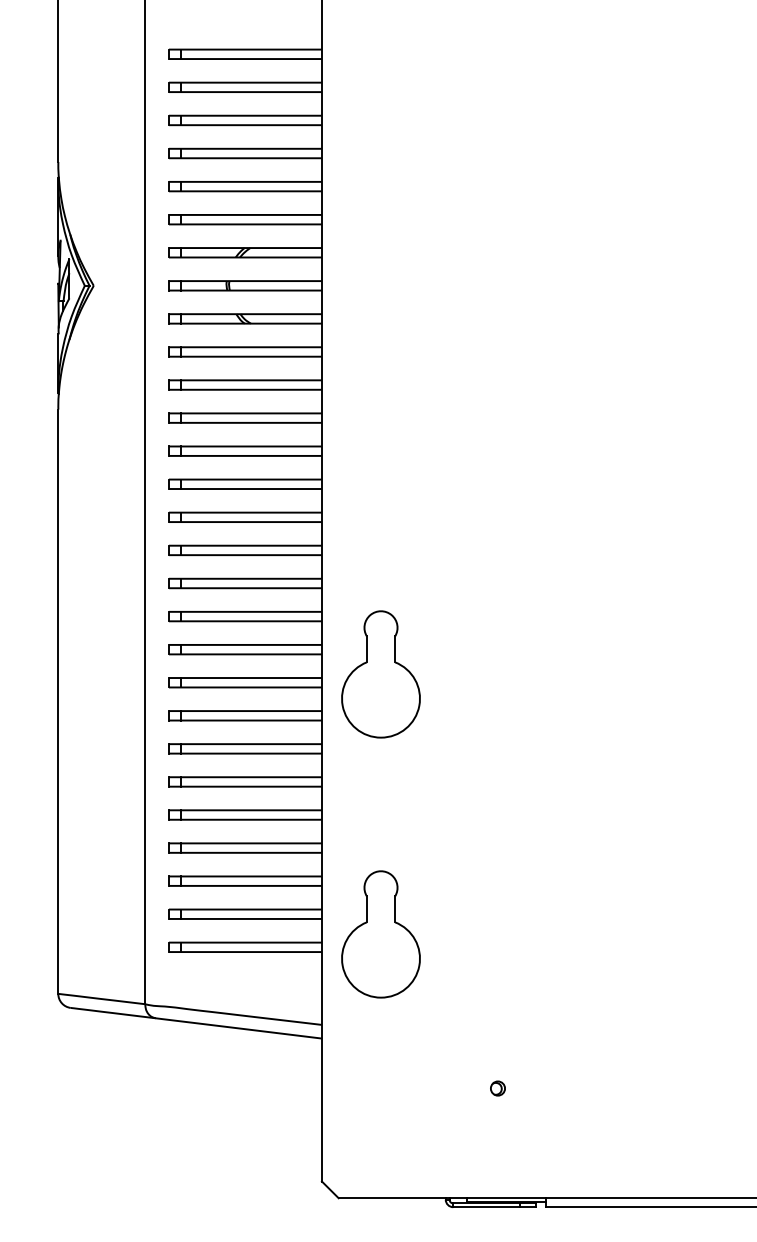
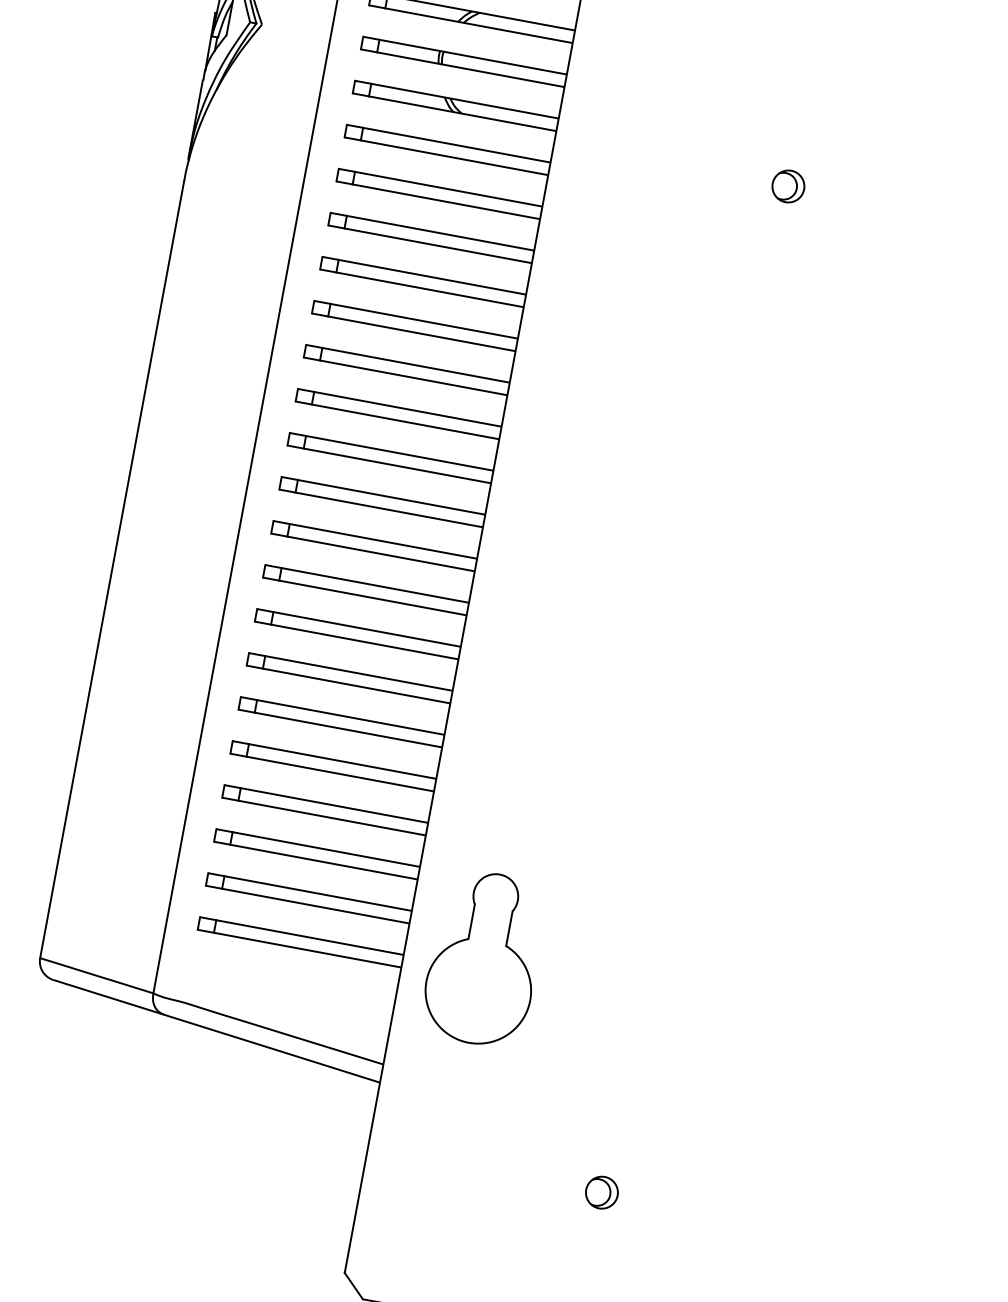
part: (497, 332) -> (787, 186), added
part: (380, 674) -> (547, 612), removed
part: (497, 1088) -> (601, 1192), size x1.67

